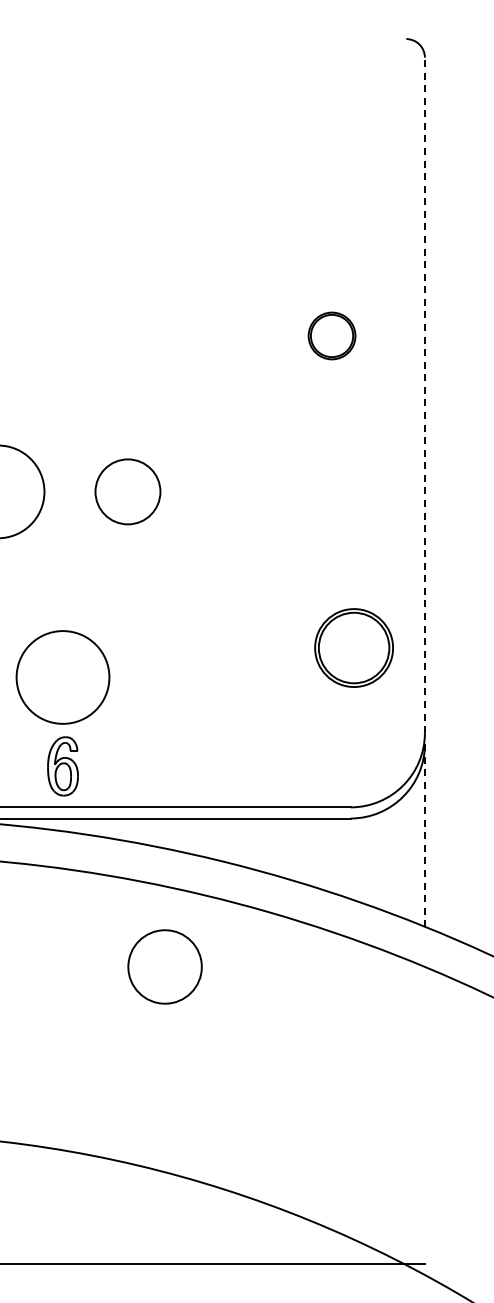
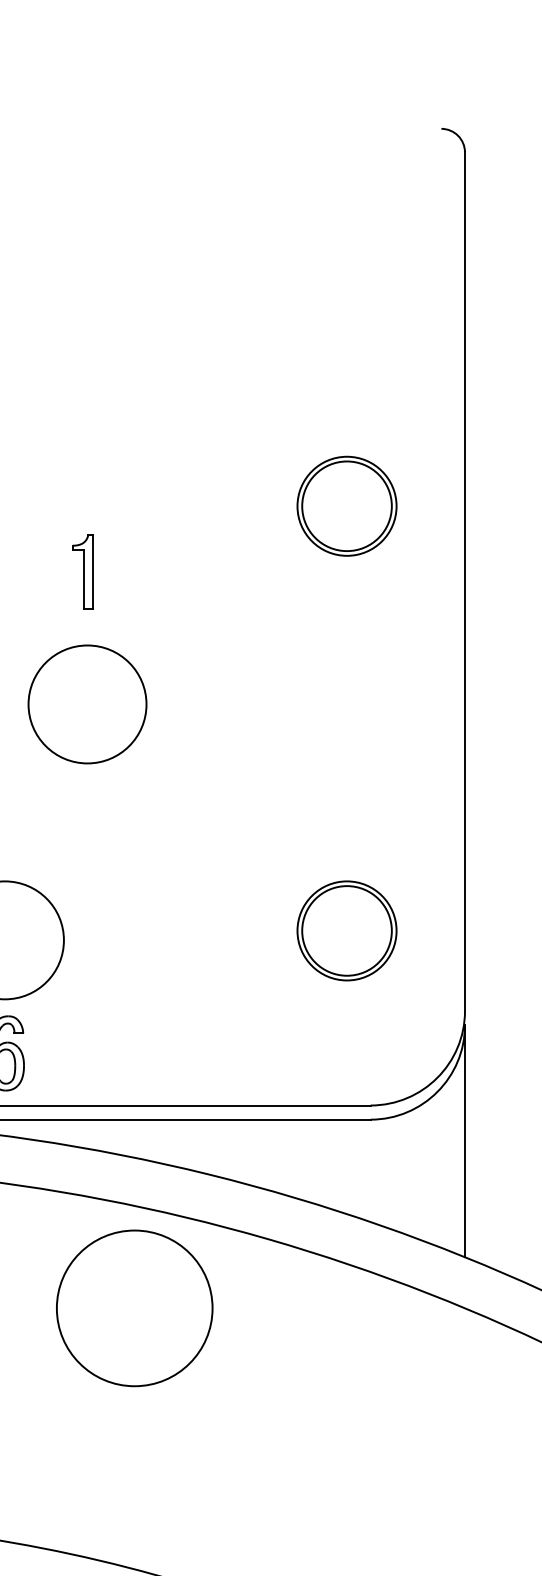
part: (331, 335) -> (346, 505), size x1.67
part: (123, 387) -> (81, 571), added
line: (424, 395) -> (464, 581), dashed -> solid
circle: (127, 491) -> (86, 703), size x1.43
part: (353, 647) -> (346, 930), moved
line: (424, 836) -> (464, 1142), dashed -> solid
circle: (164, 966) -> (133, 1307), size x1.67

